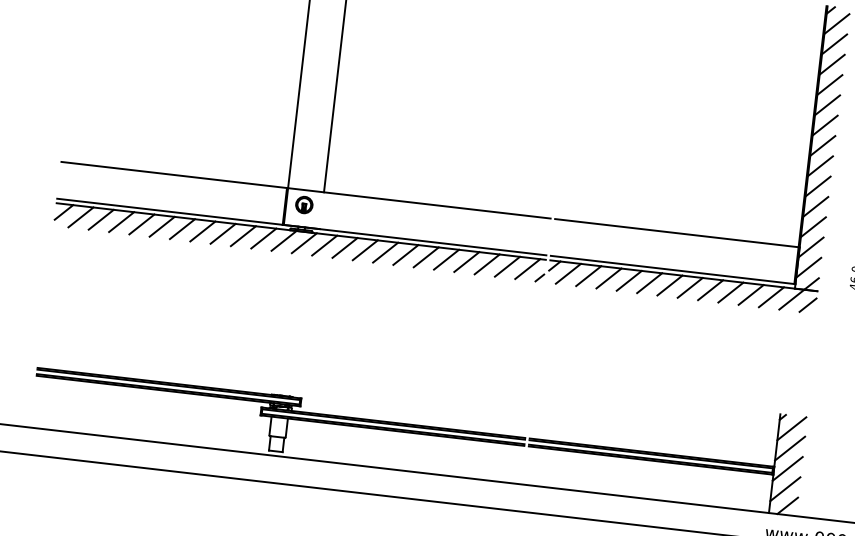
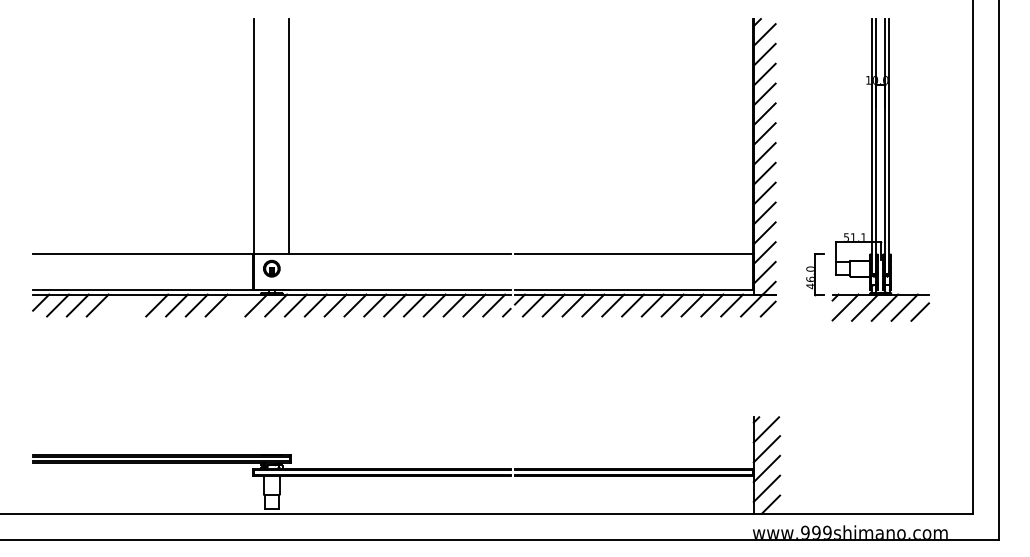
line: (141, 224) -> (117, 305), removed
line: (162, 226) -> (137, 305), removed
line: (263, 238) -> (236, 305), removed

